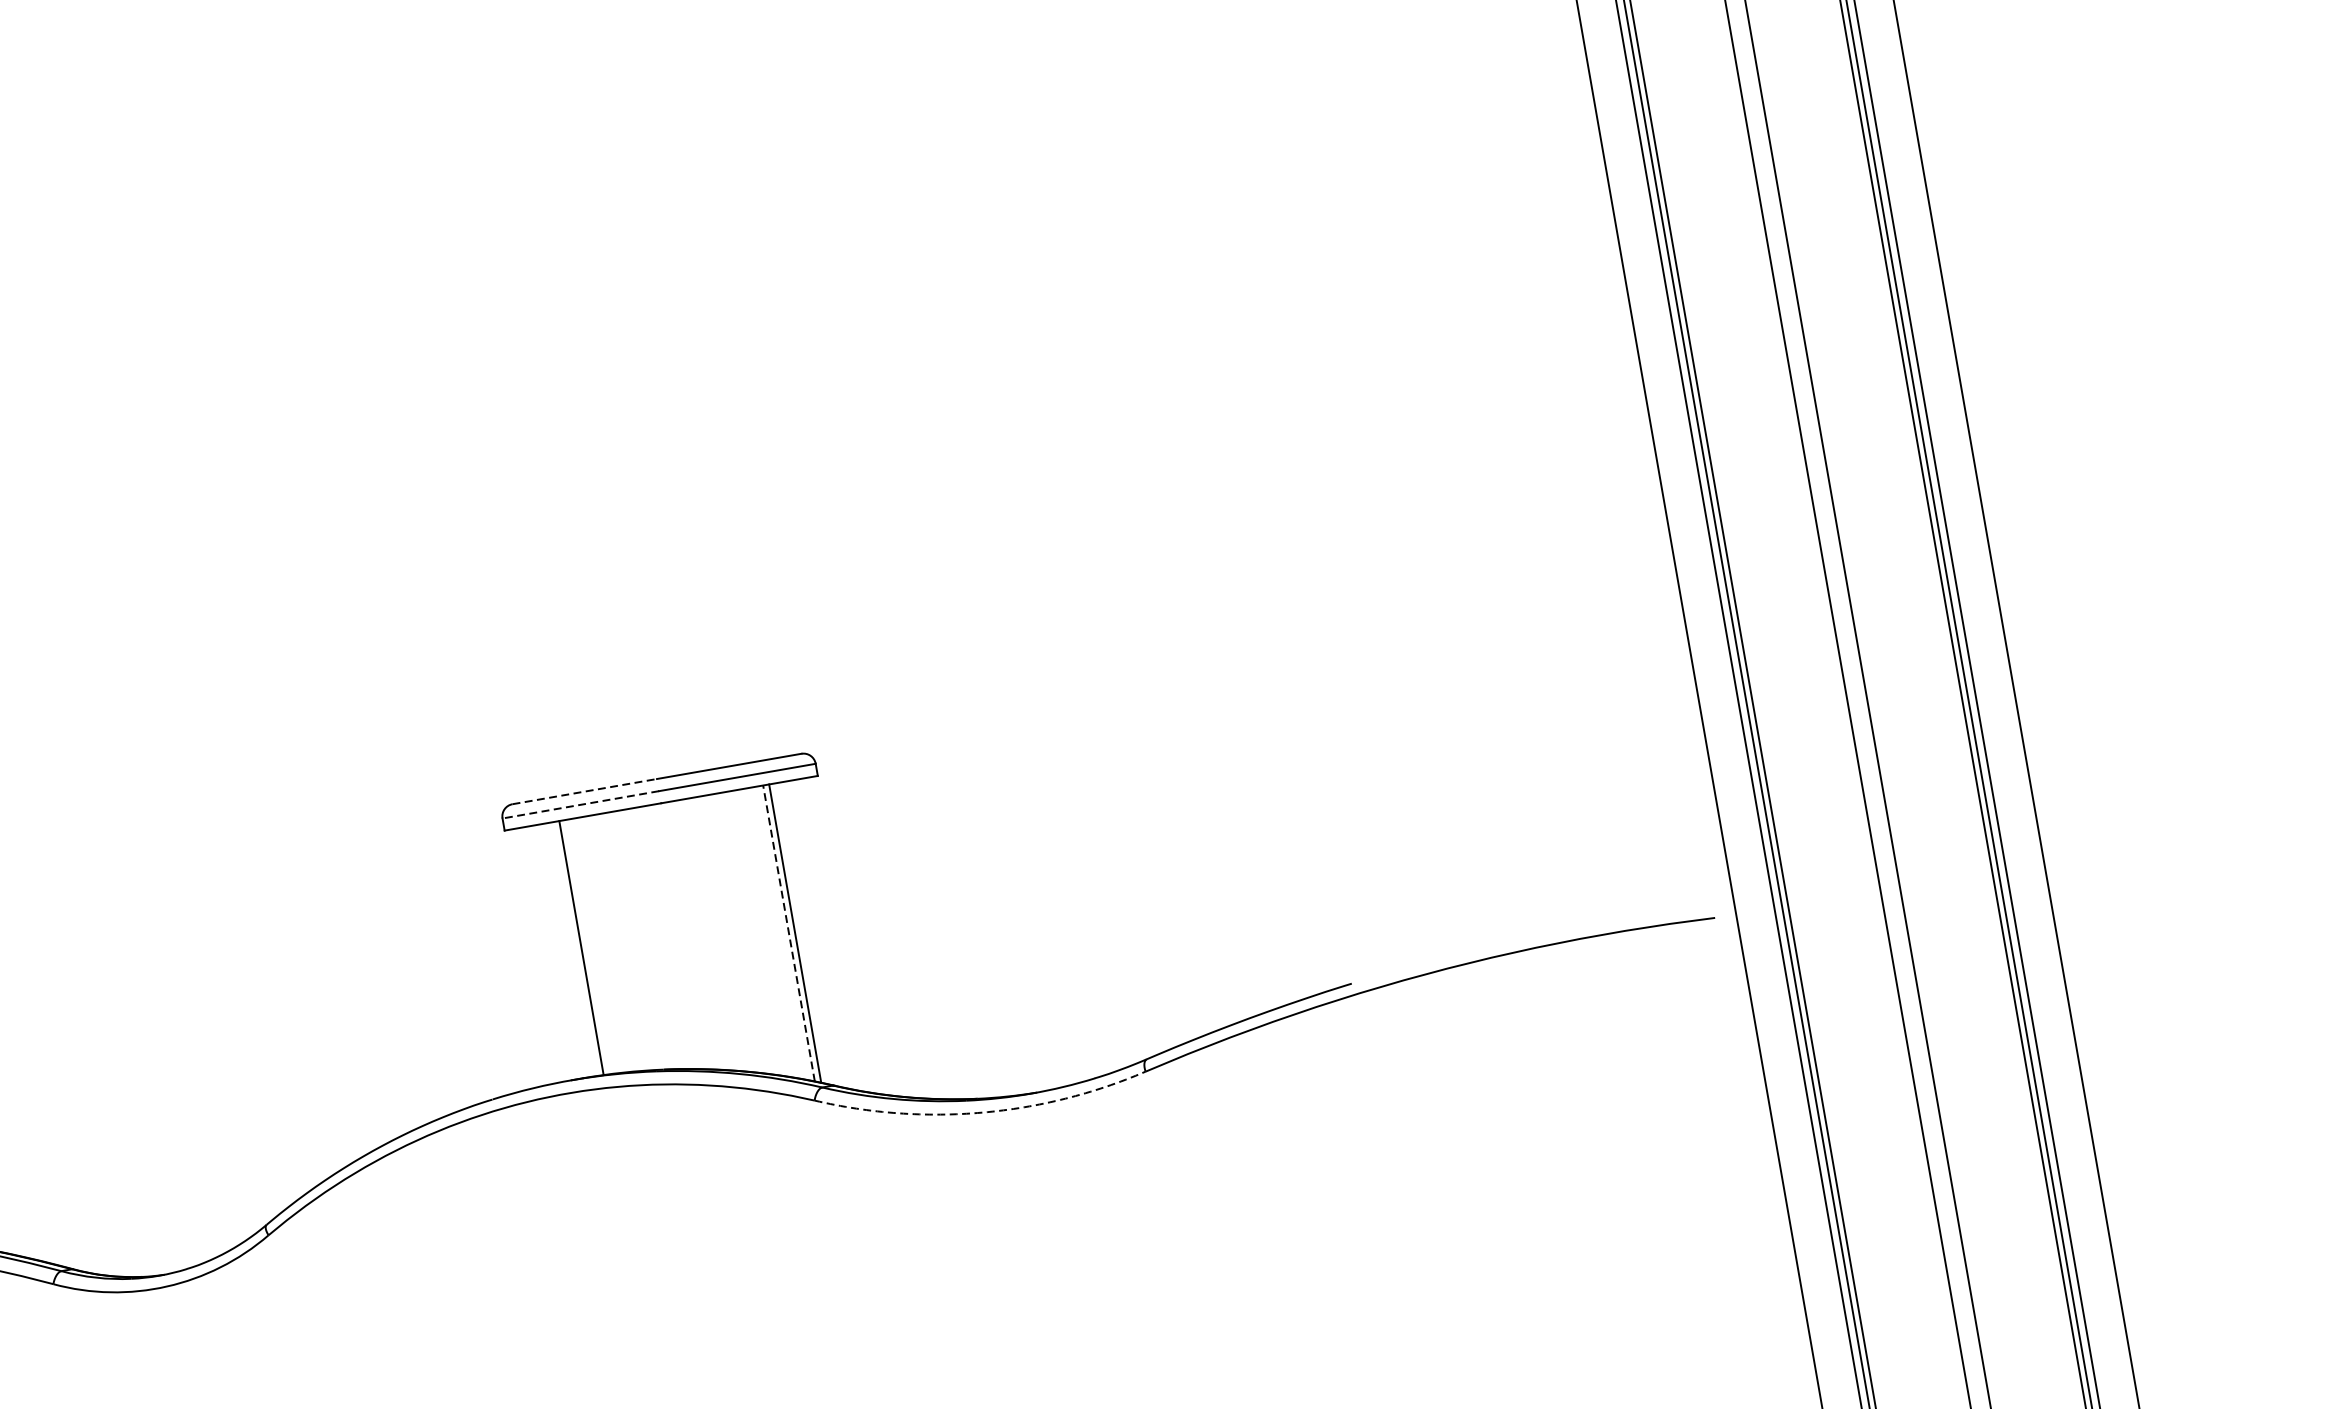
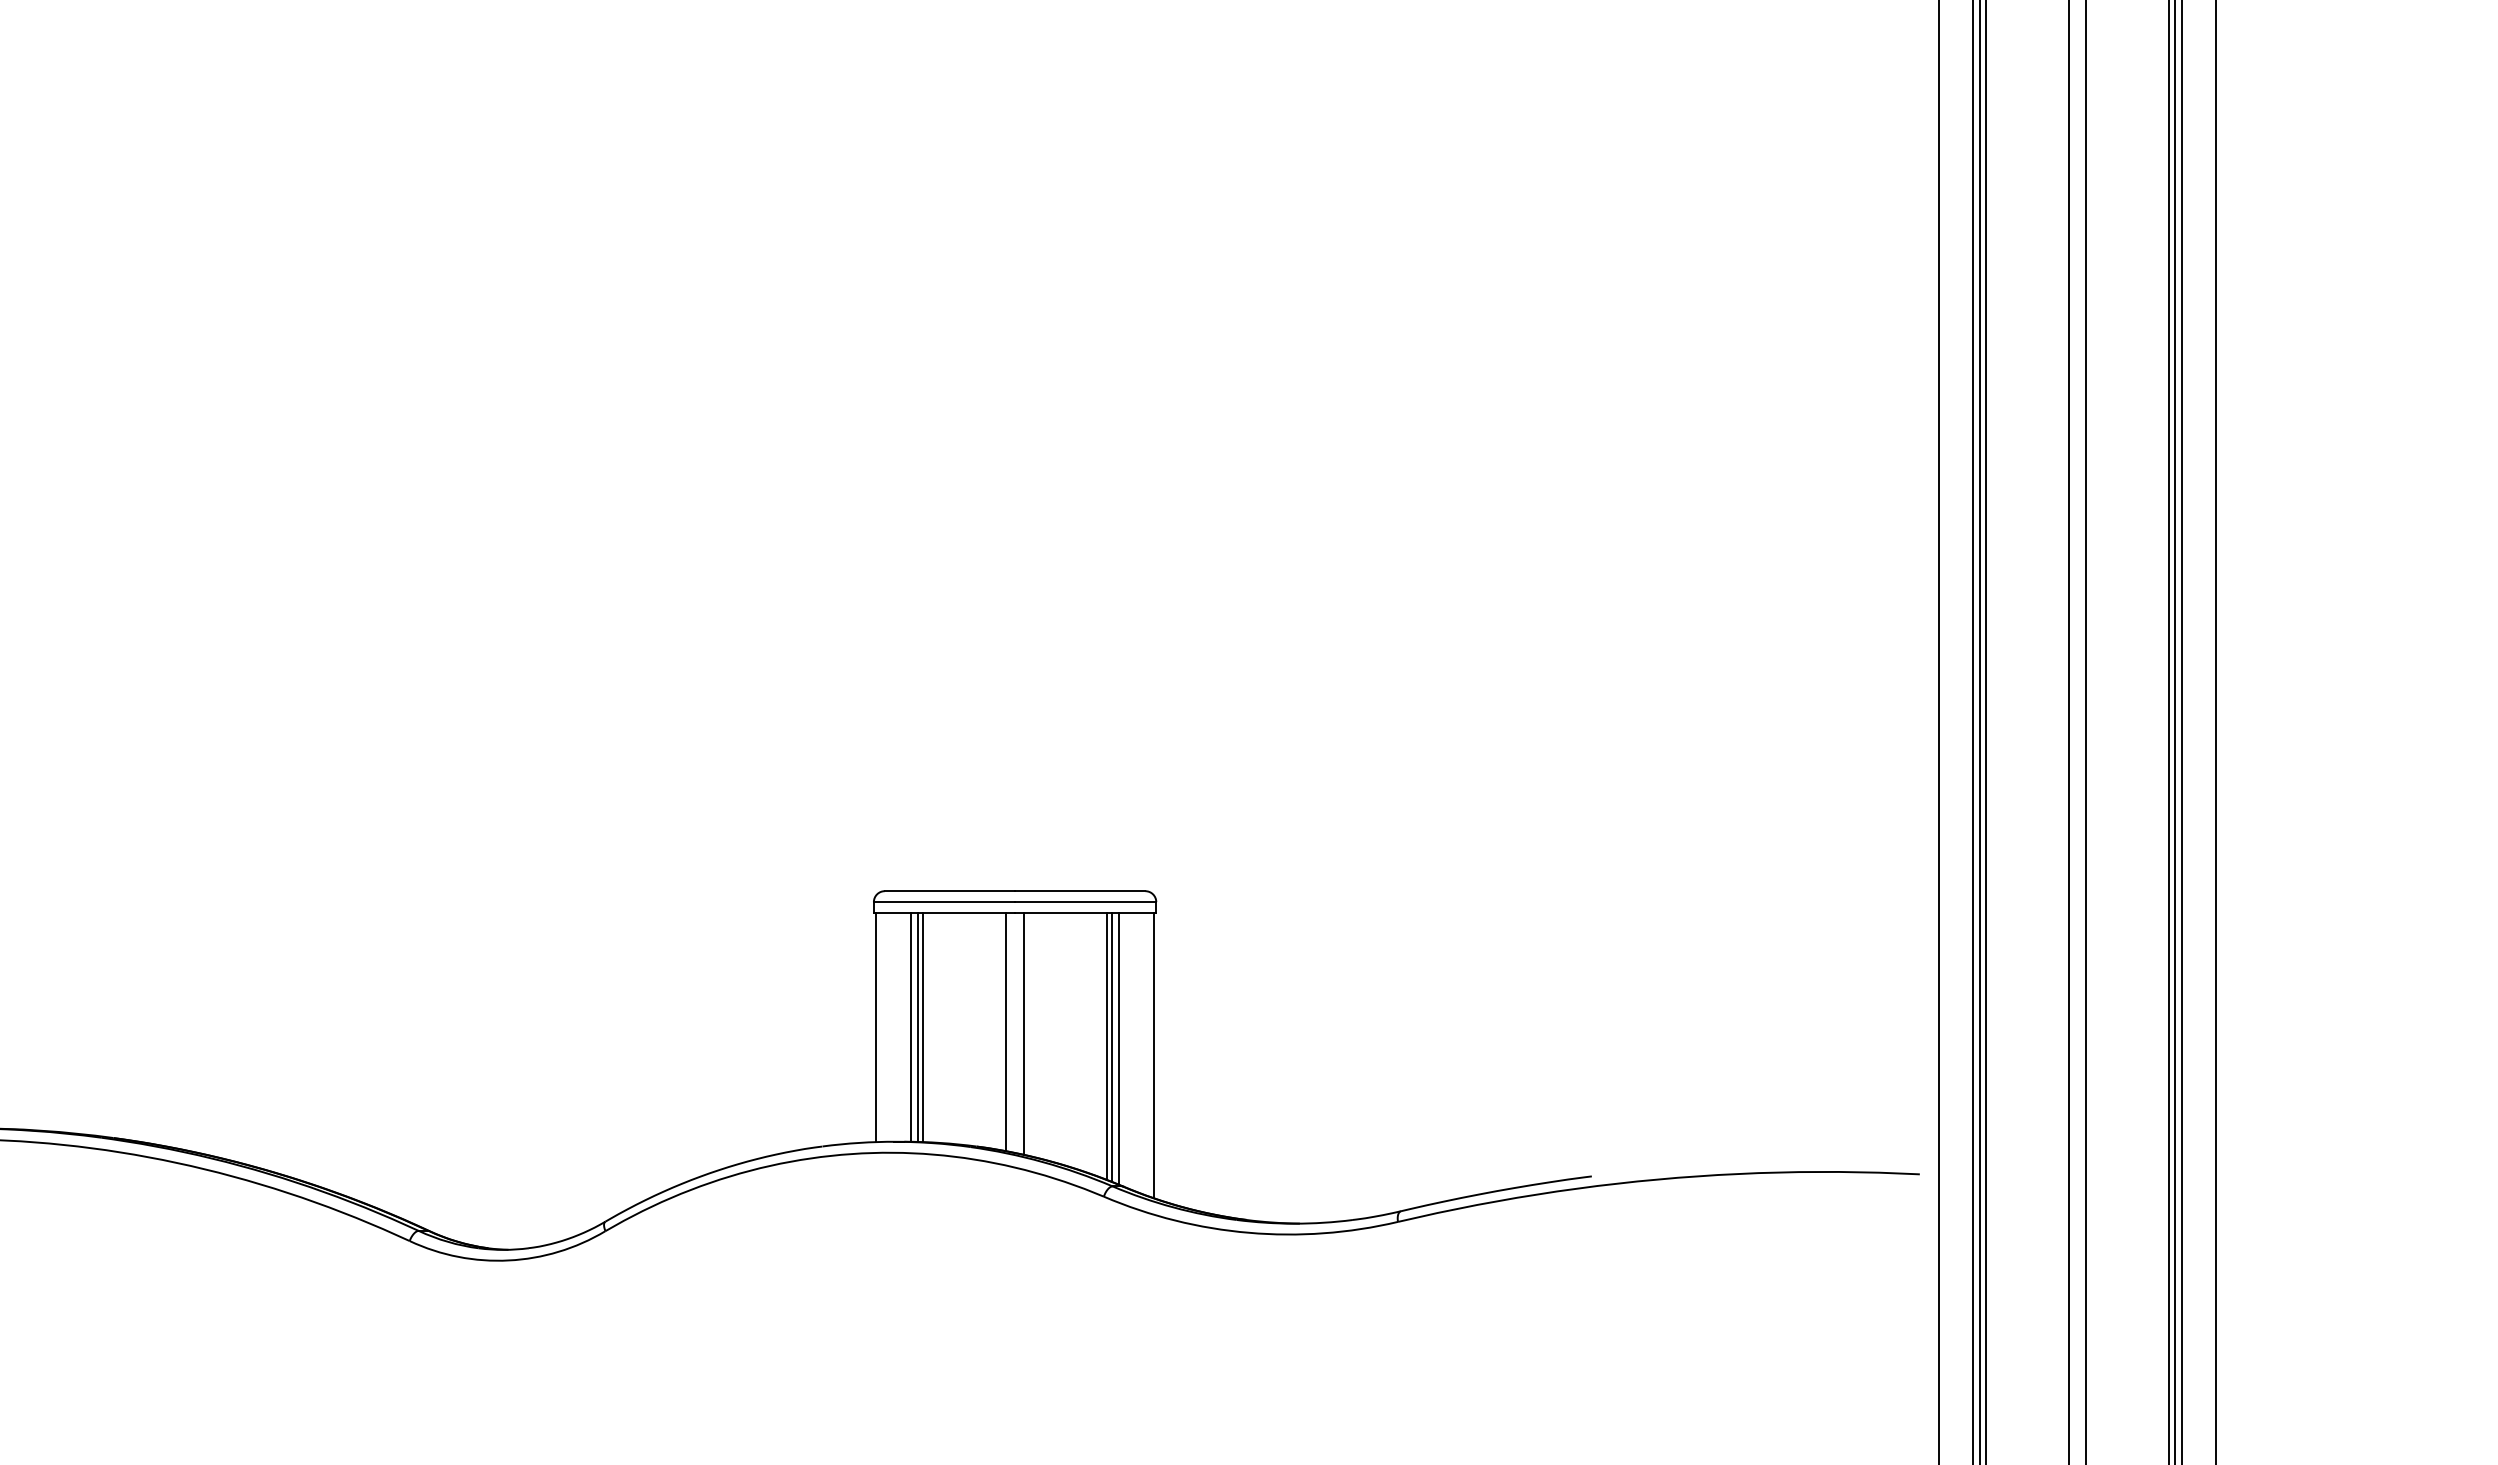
line: (585, 791) -> (950, 891), dashed -> solid
line: (580, 805) -> (944, 902), dashed -> solid
line: (789, 933) -> (1107, 1046), dashed -> solid
line: (803, 933) -> (1119, 1048), added
line: (842, 934) -> (1153, 1055), added
line: (693, 935) -> (1023, 1033), added
line: (674, 937) -> (1006, 1032), added
line: (575, 949) -> (917, 1027), added
line: (567, 950) -> (910, 1027), added
line: (529, 957) -> (876, 1027), added
arc: (981, 1112) -> (1248, 1232), dashed -> solid

